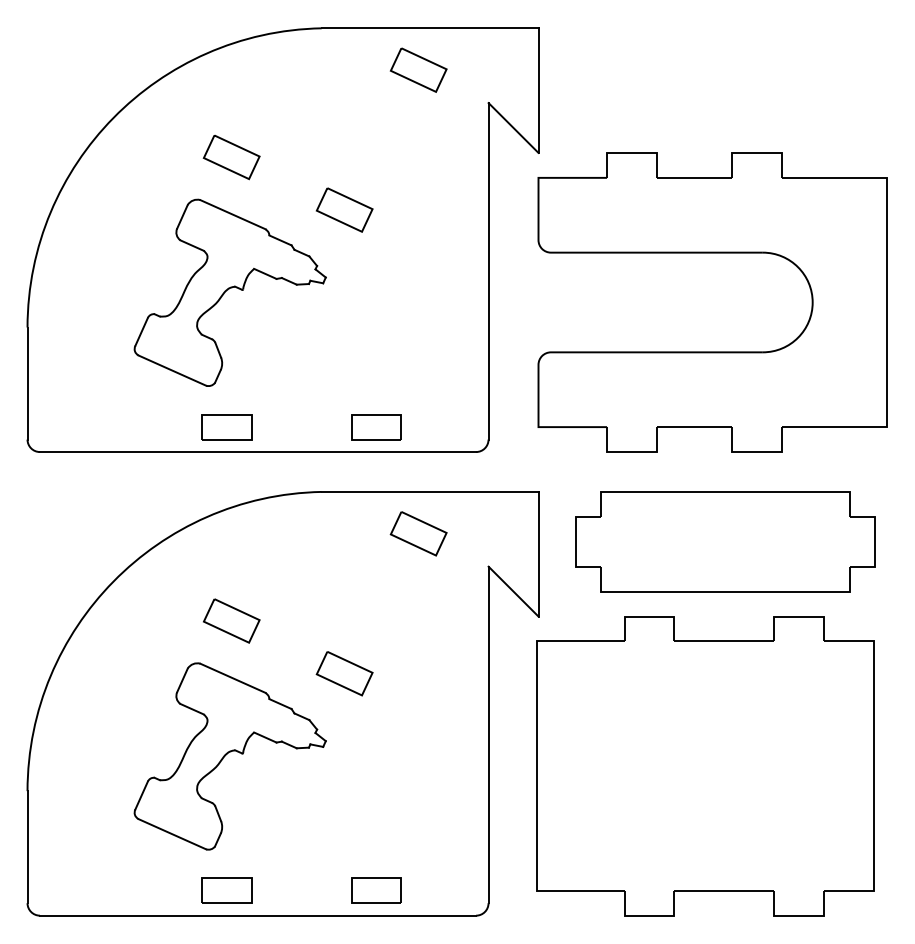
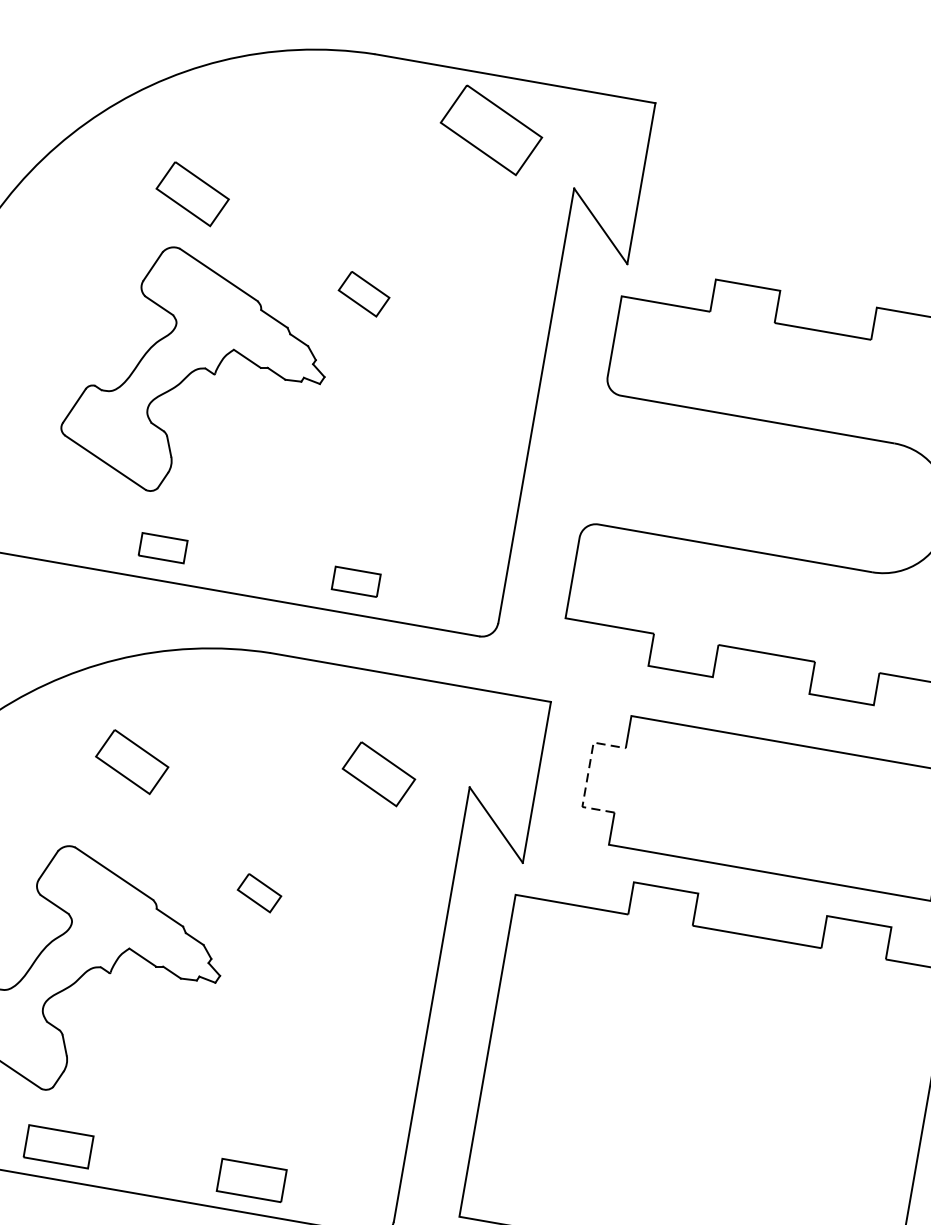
part: (418, 69) -> (491, 129), size x1.4
part: (231, 157) -> (192, 194), moved
part: (344, 209) -> (364, 293), size x0.7
part: (226, 427) -> (162, 548), size x0.7
part: (376, 427) -> (356, 582), size x0.7
part: (418, 533) -> (378, 773), moved
line: (575, 541) -> (587, 774), solid -> dashed
part: (231, 620) -> (131, 761), moved
part: (344, 673) -> (259, 892), size x0.6

